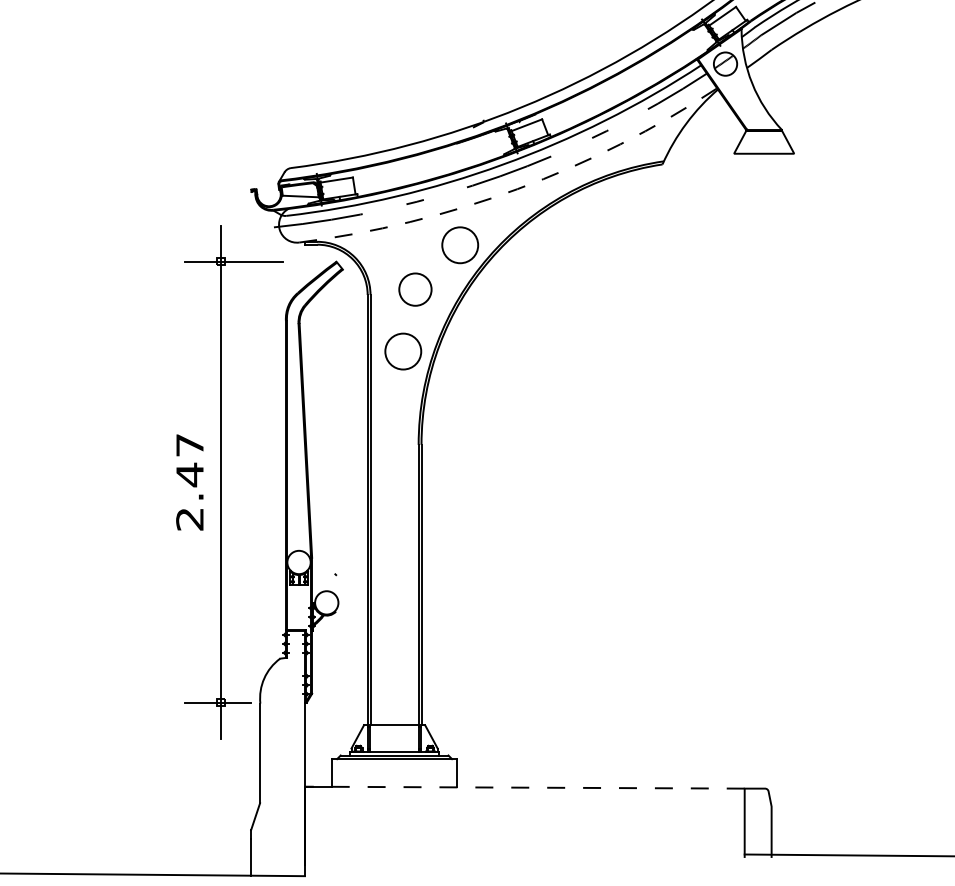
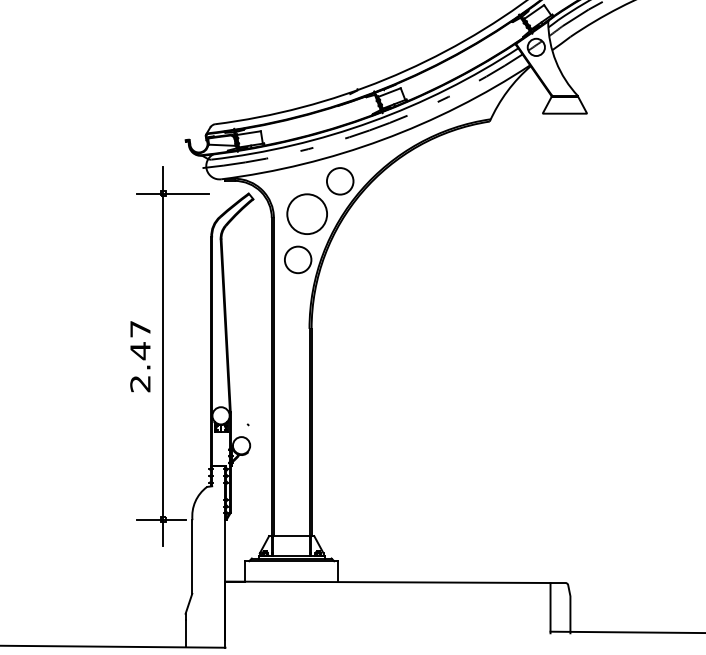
arc: (517, 188) -> (382, 139), dashed -> solid
circle: (414, 288) -> (306, 213), size x1.67
line: (524, 787) -> (387, 582), dashed -> solid

